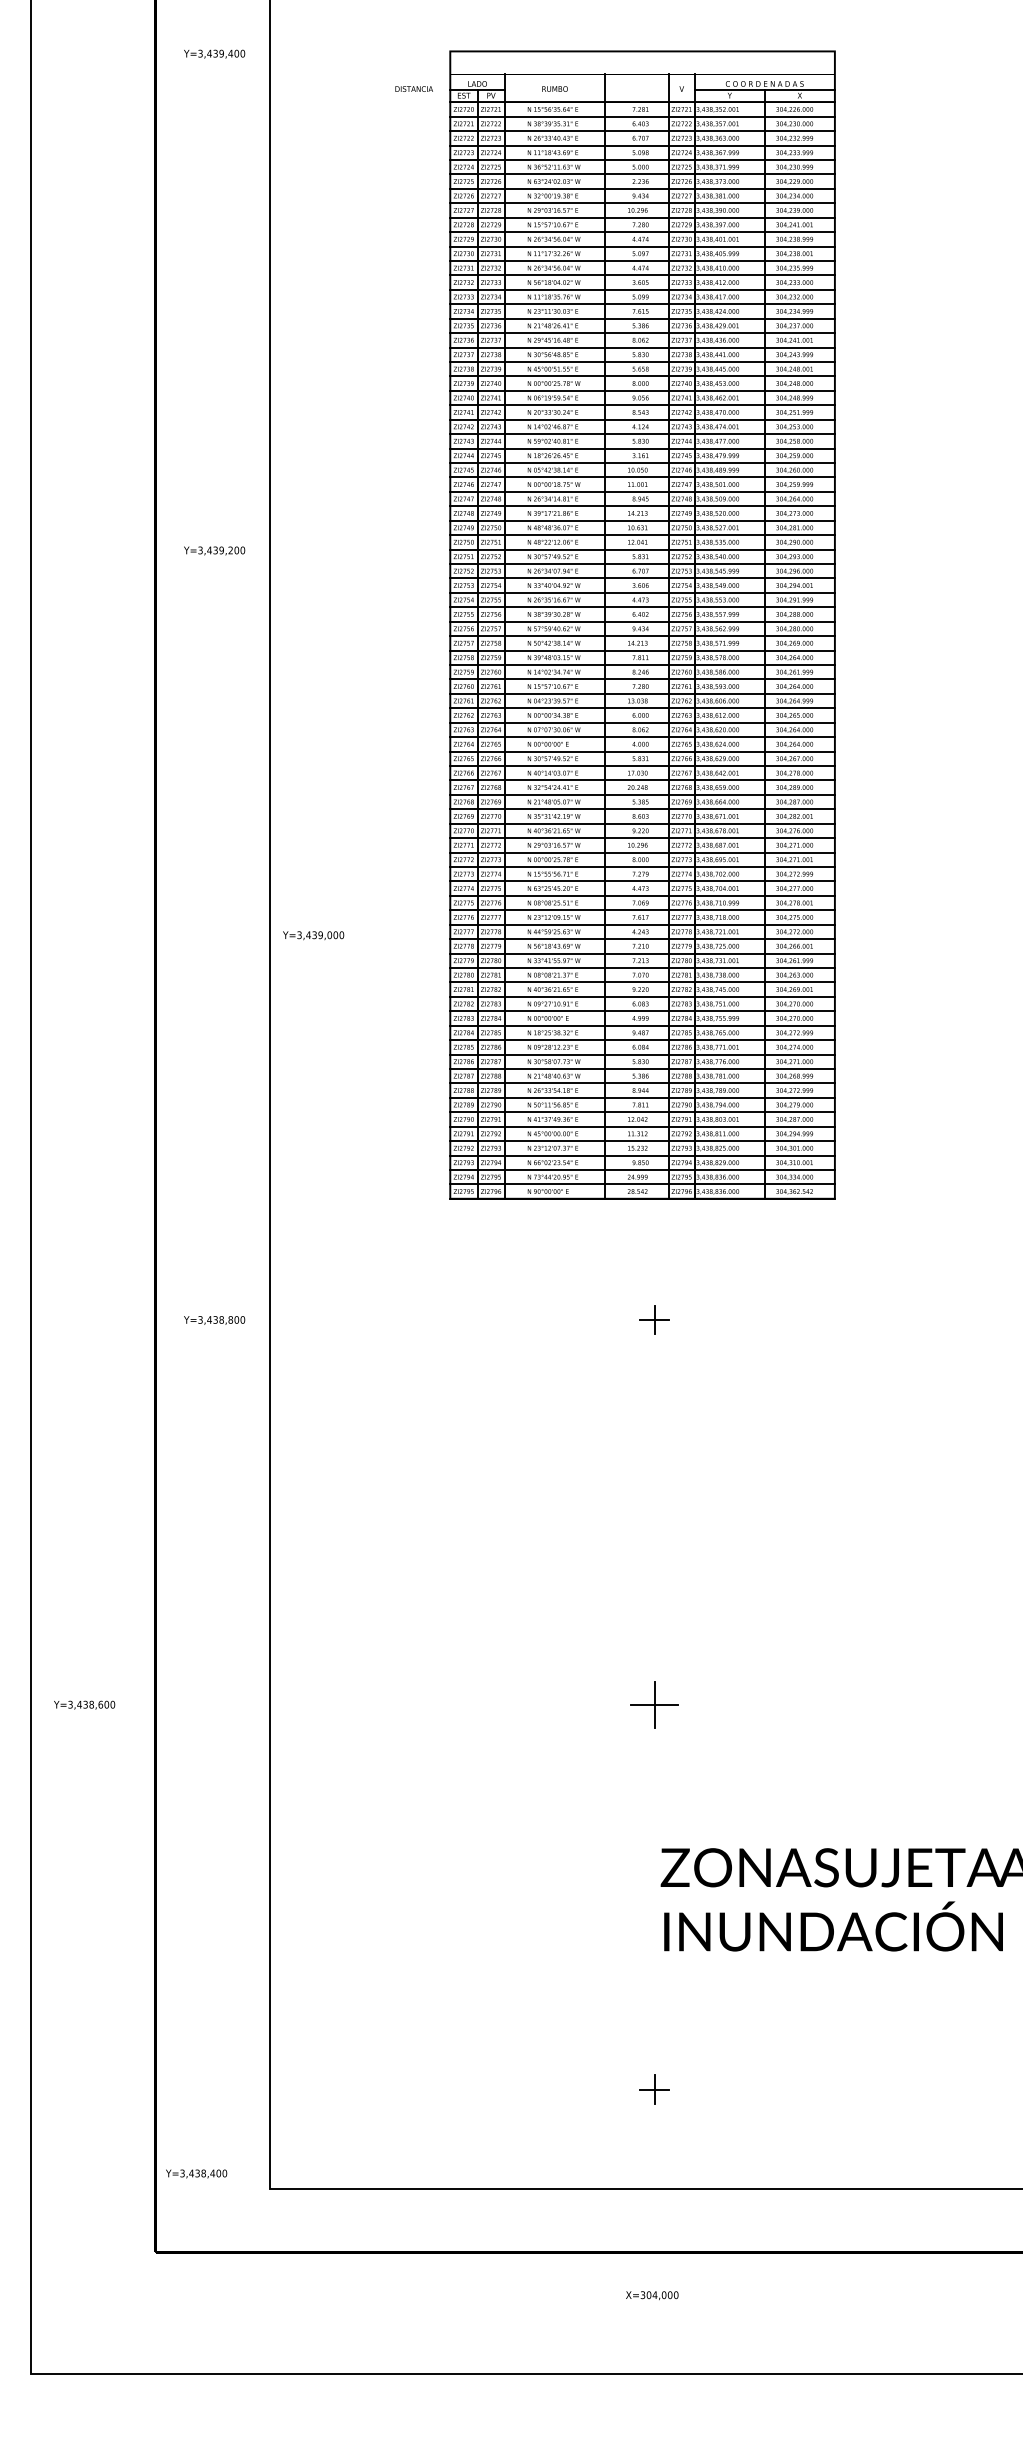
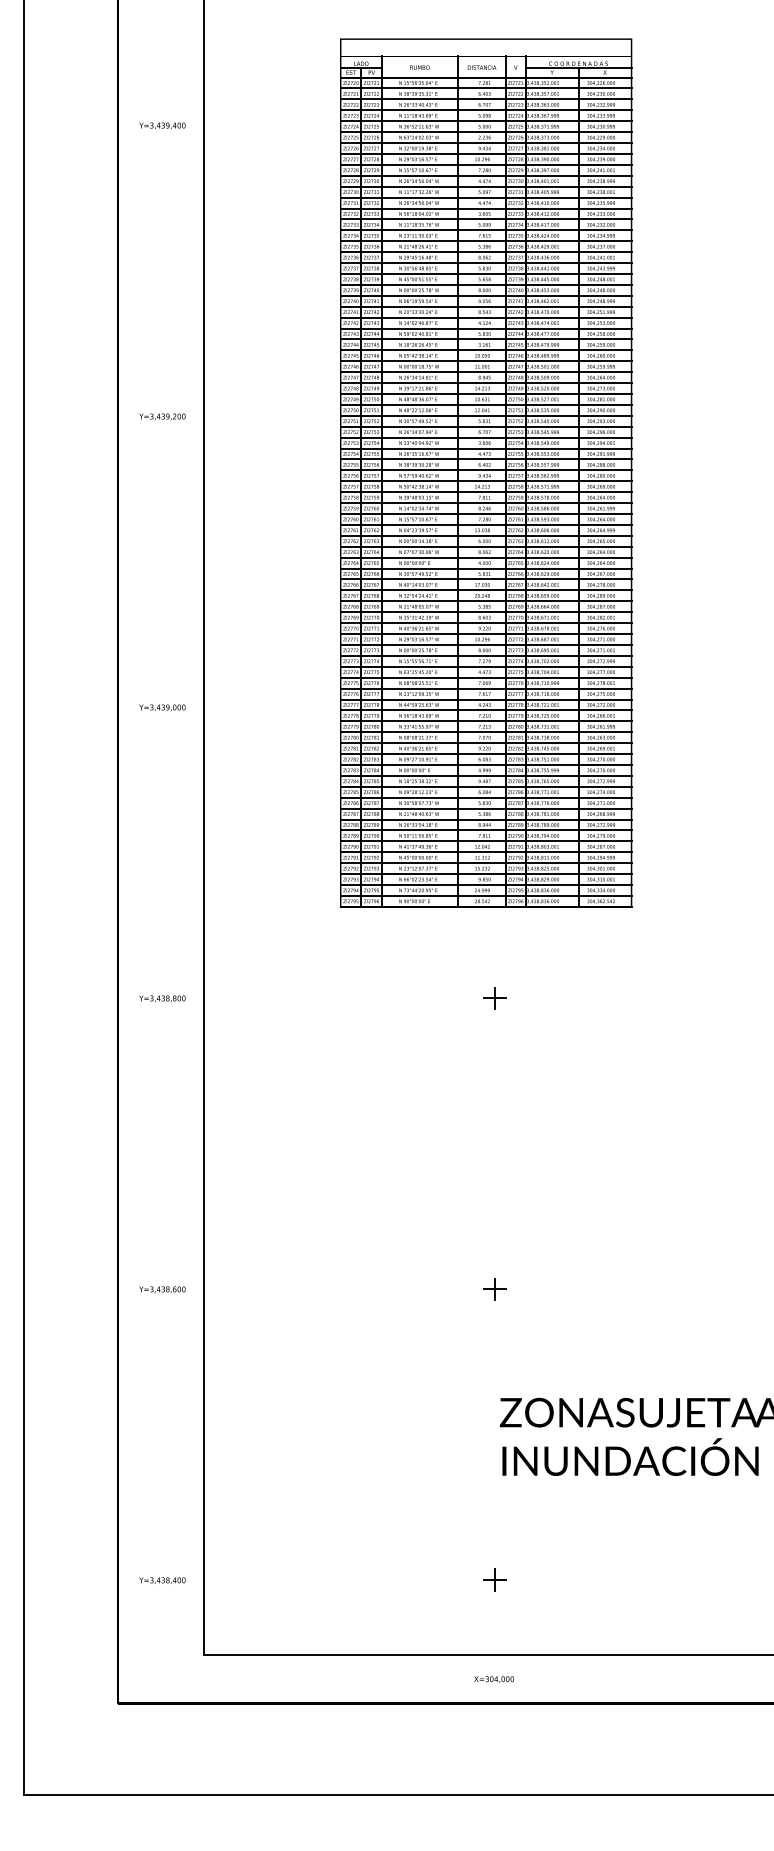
text: (214, 53) -> (162, 125), moved
text: (413, 88) -> (481, 67), moved
text: (313, 935) -> (162, 707), moved
text: (84, 1704) -> (162, 1289), moved
part: (654, 1704) -> (495, 1289), size x0.62
text: (196, 2173) -> (162, 1580), moved
text: (652, 2295) -> (494, 1679), moved

